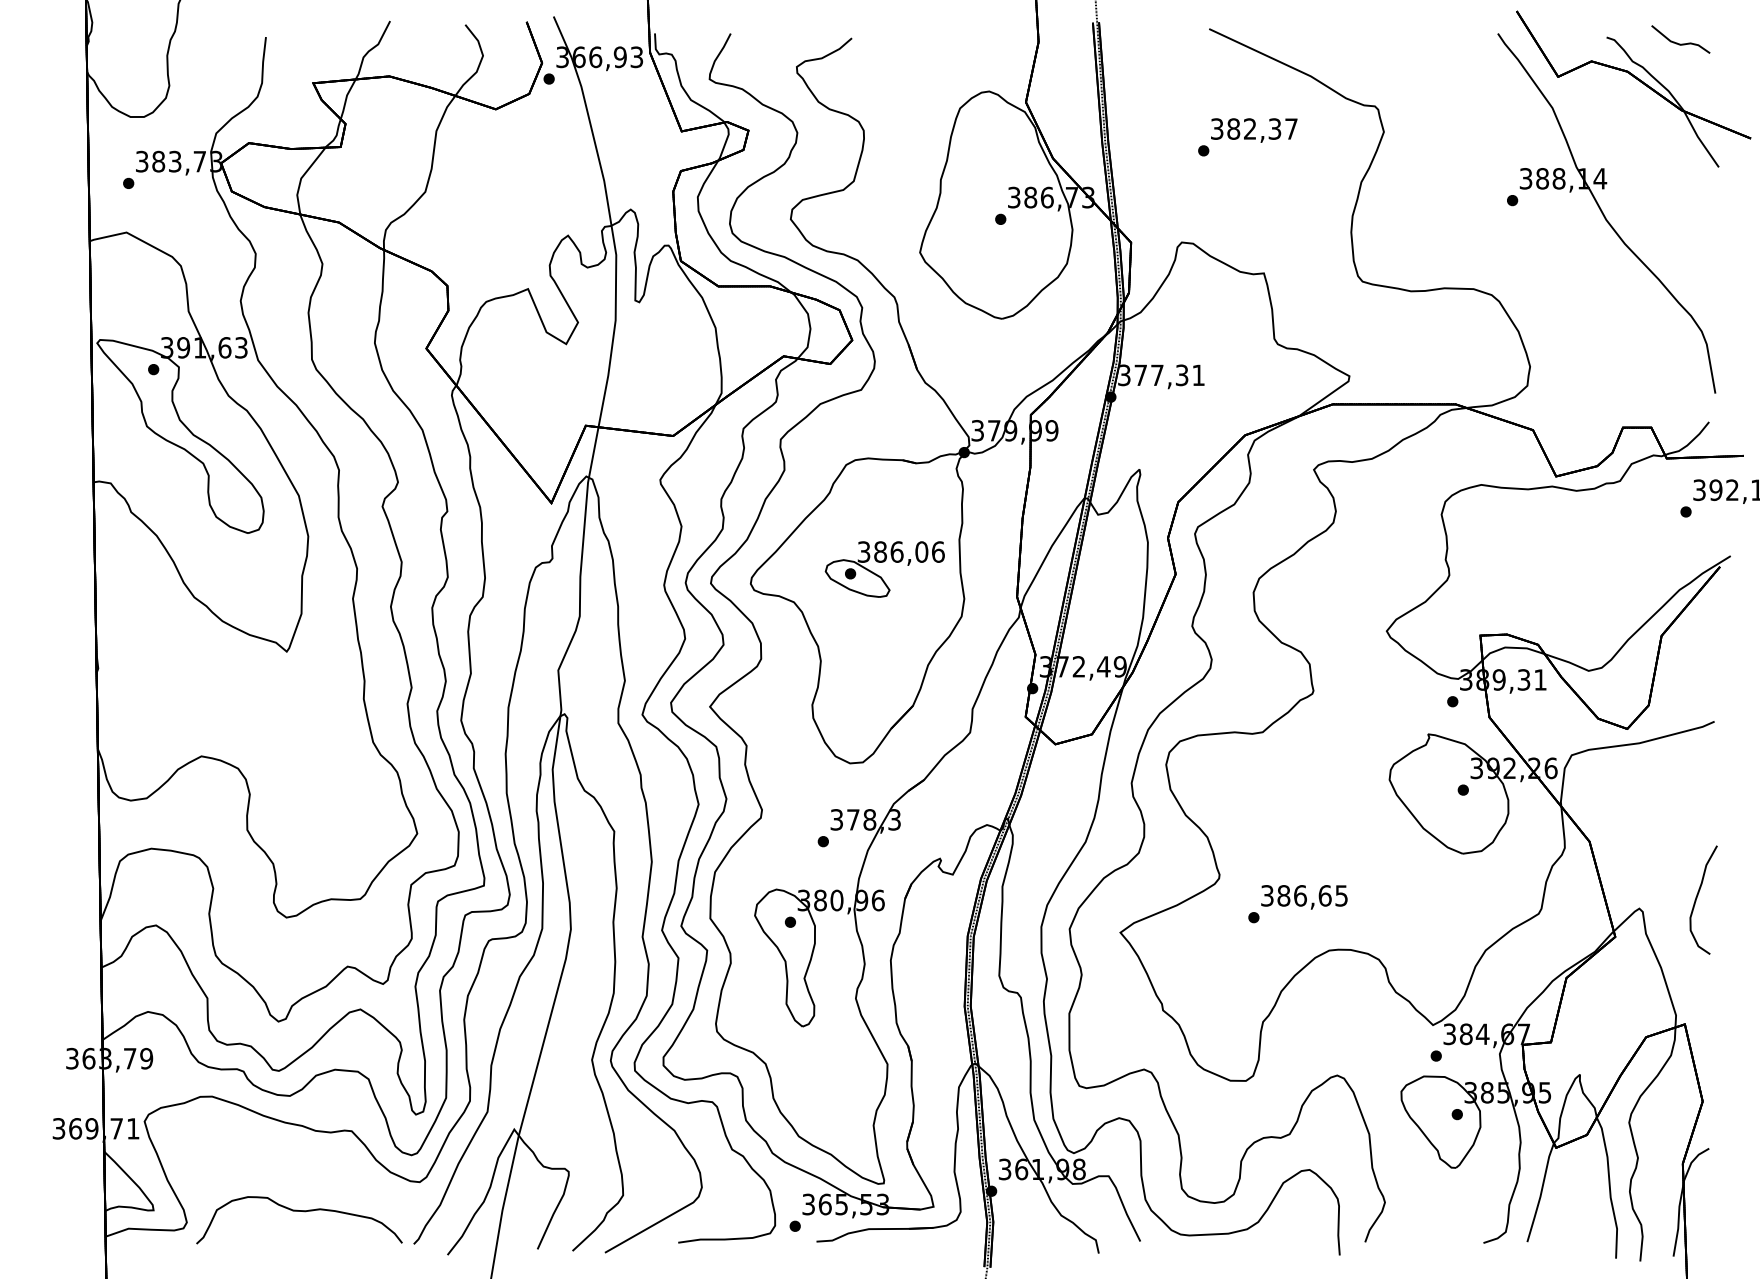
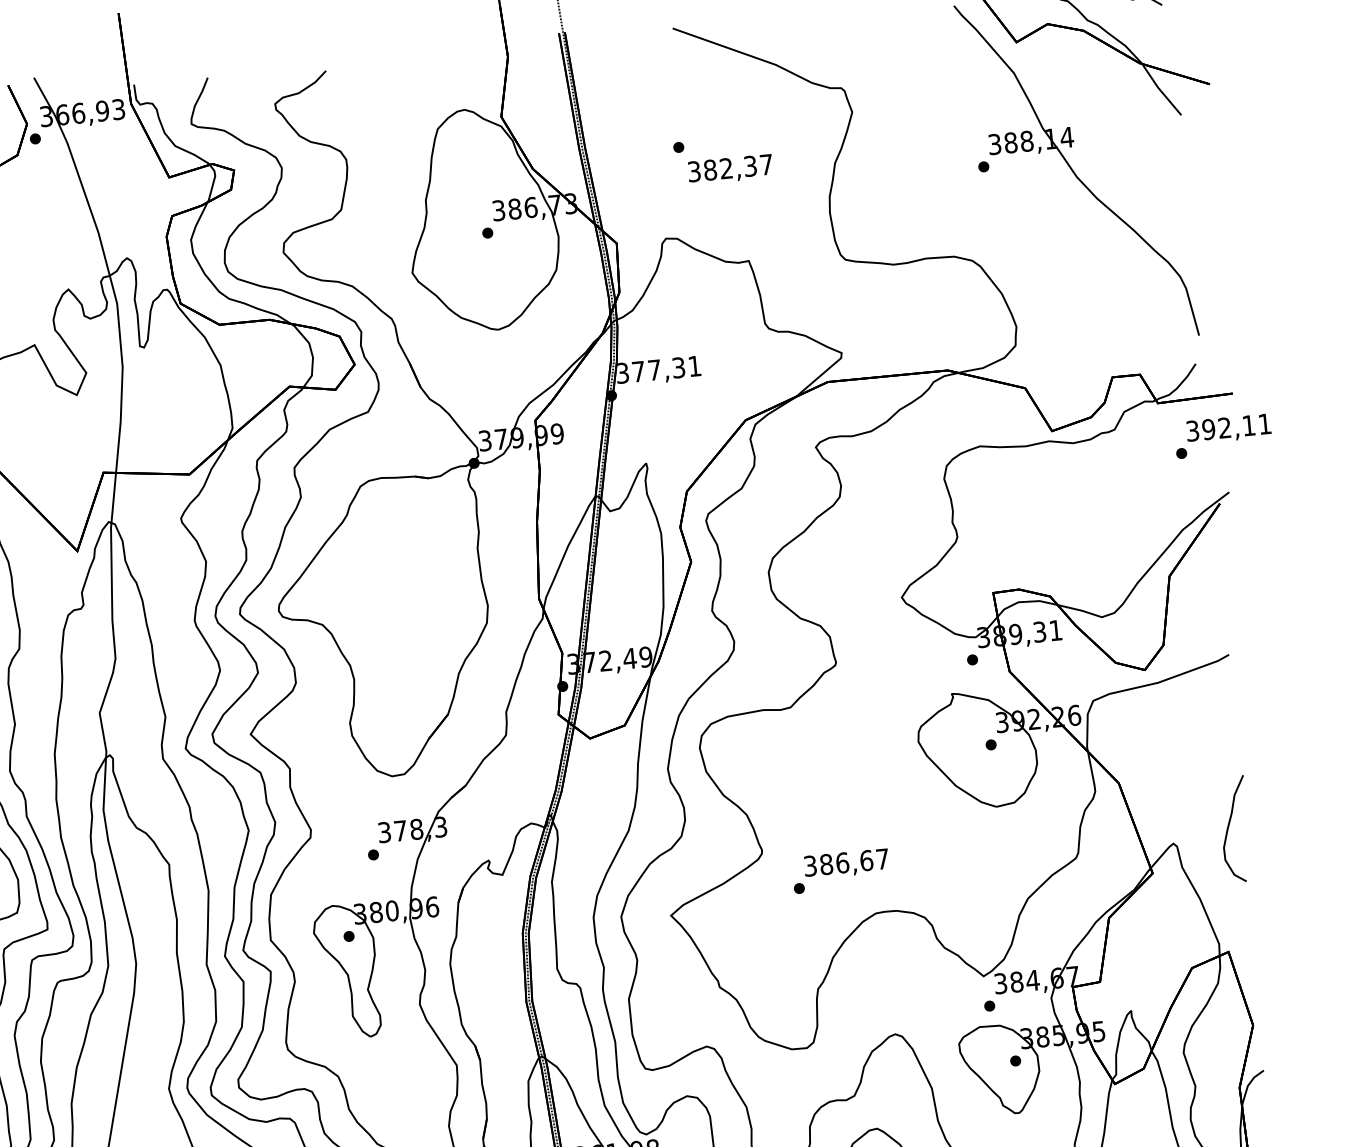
text: (1254, 130) -> (730, 169), moved
part: (883, 562) -> (405, 577), removed
text: (1341, 895) -> (882, 858), 386,65 -> 386,67

